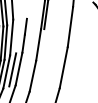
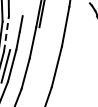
line: (11, 37) -> (6, 33), solid -> dashed

